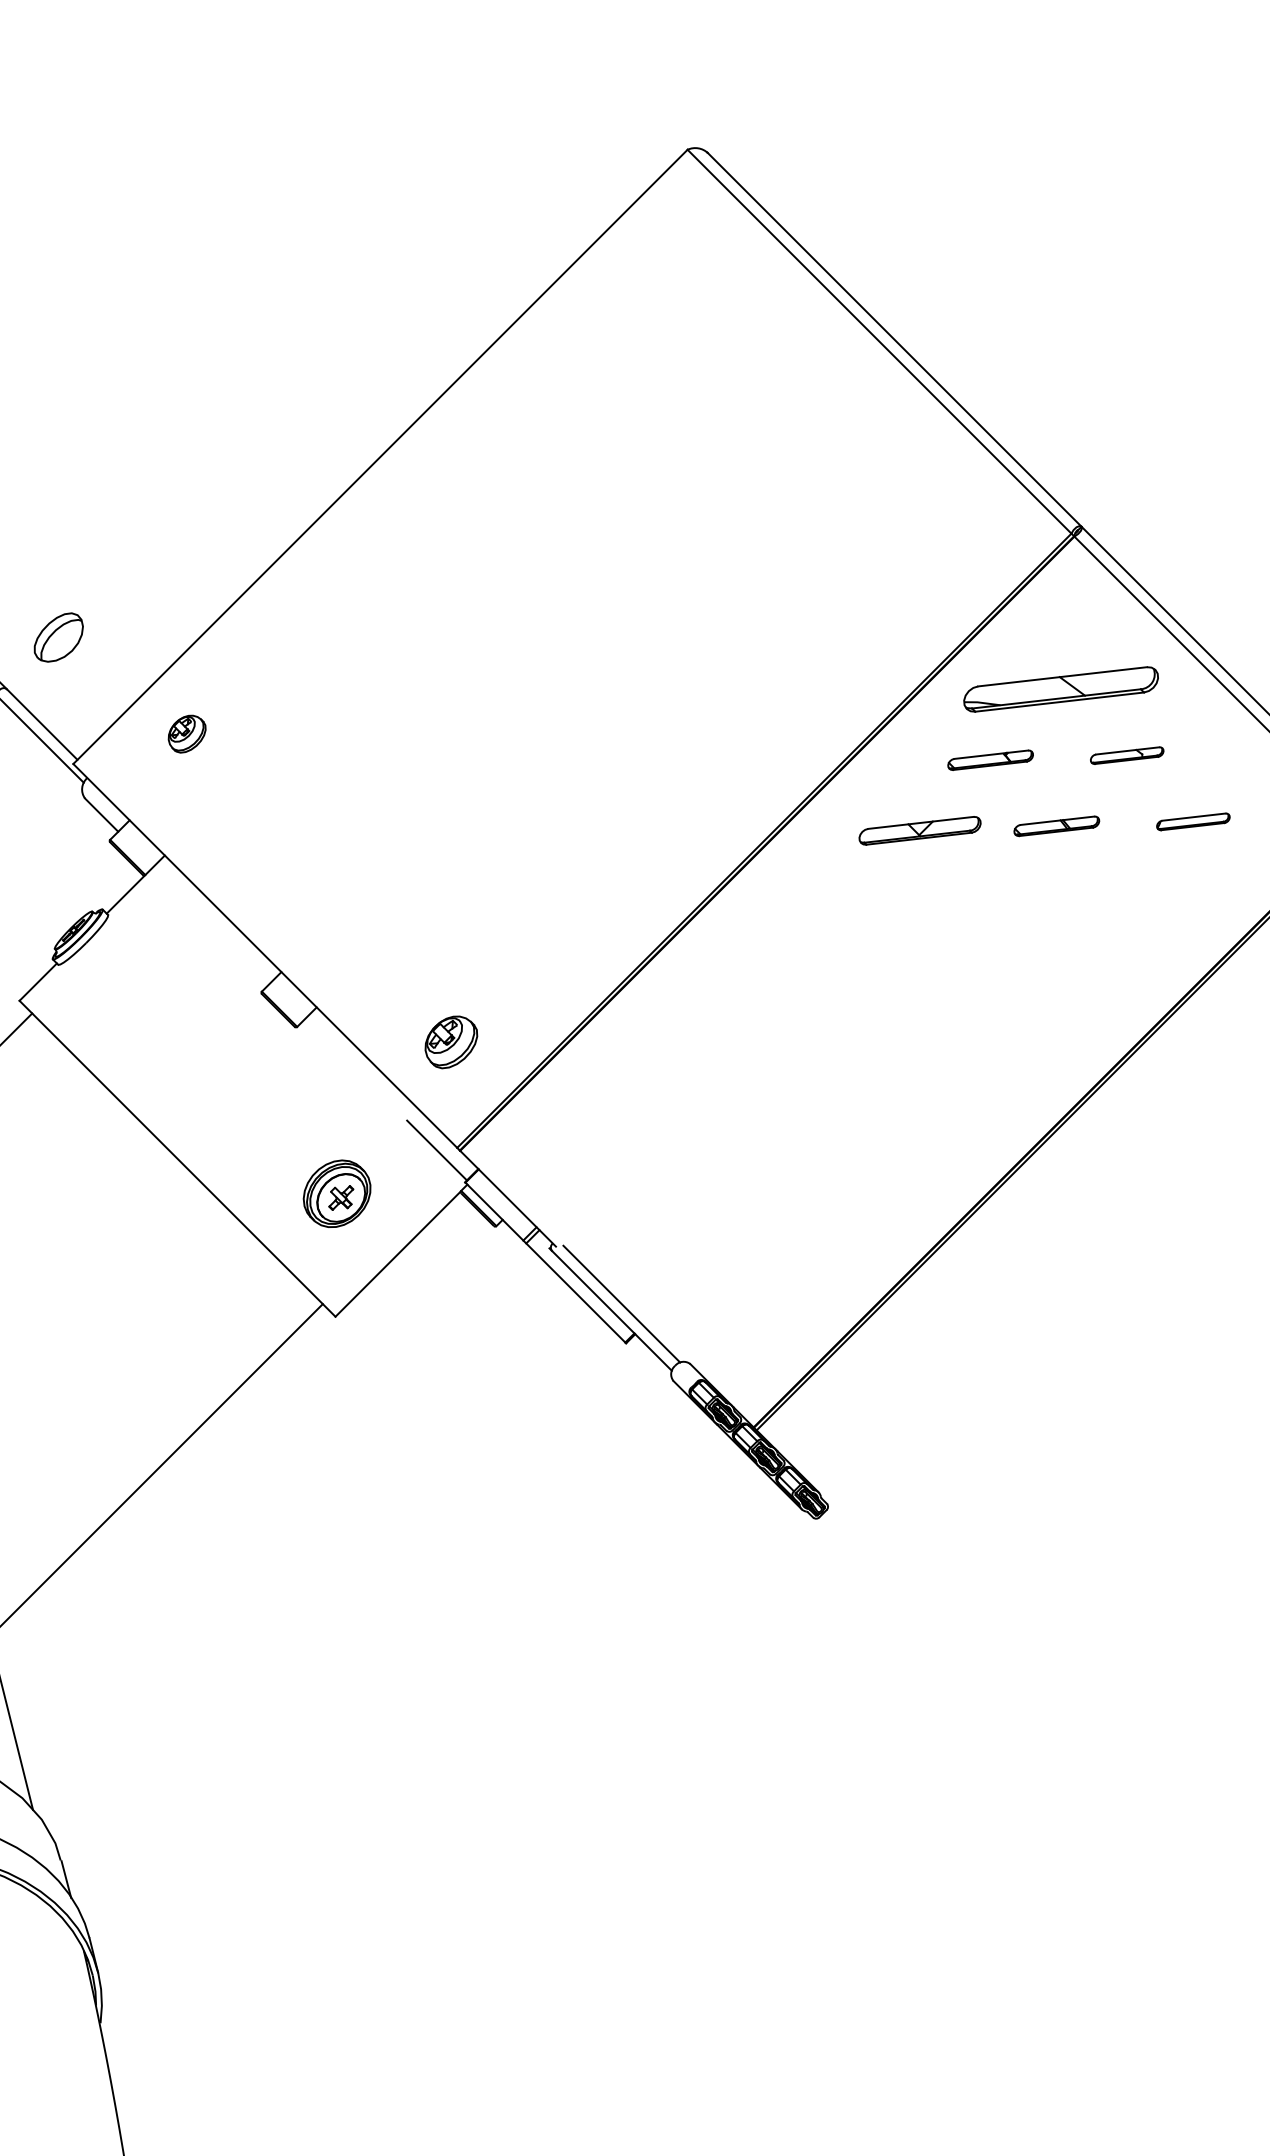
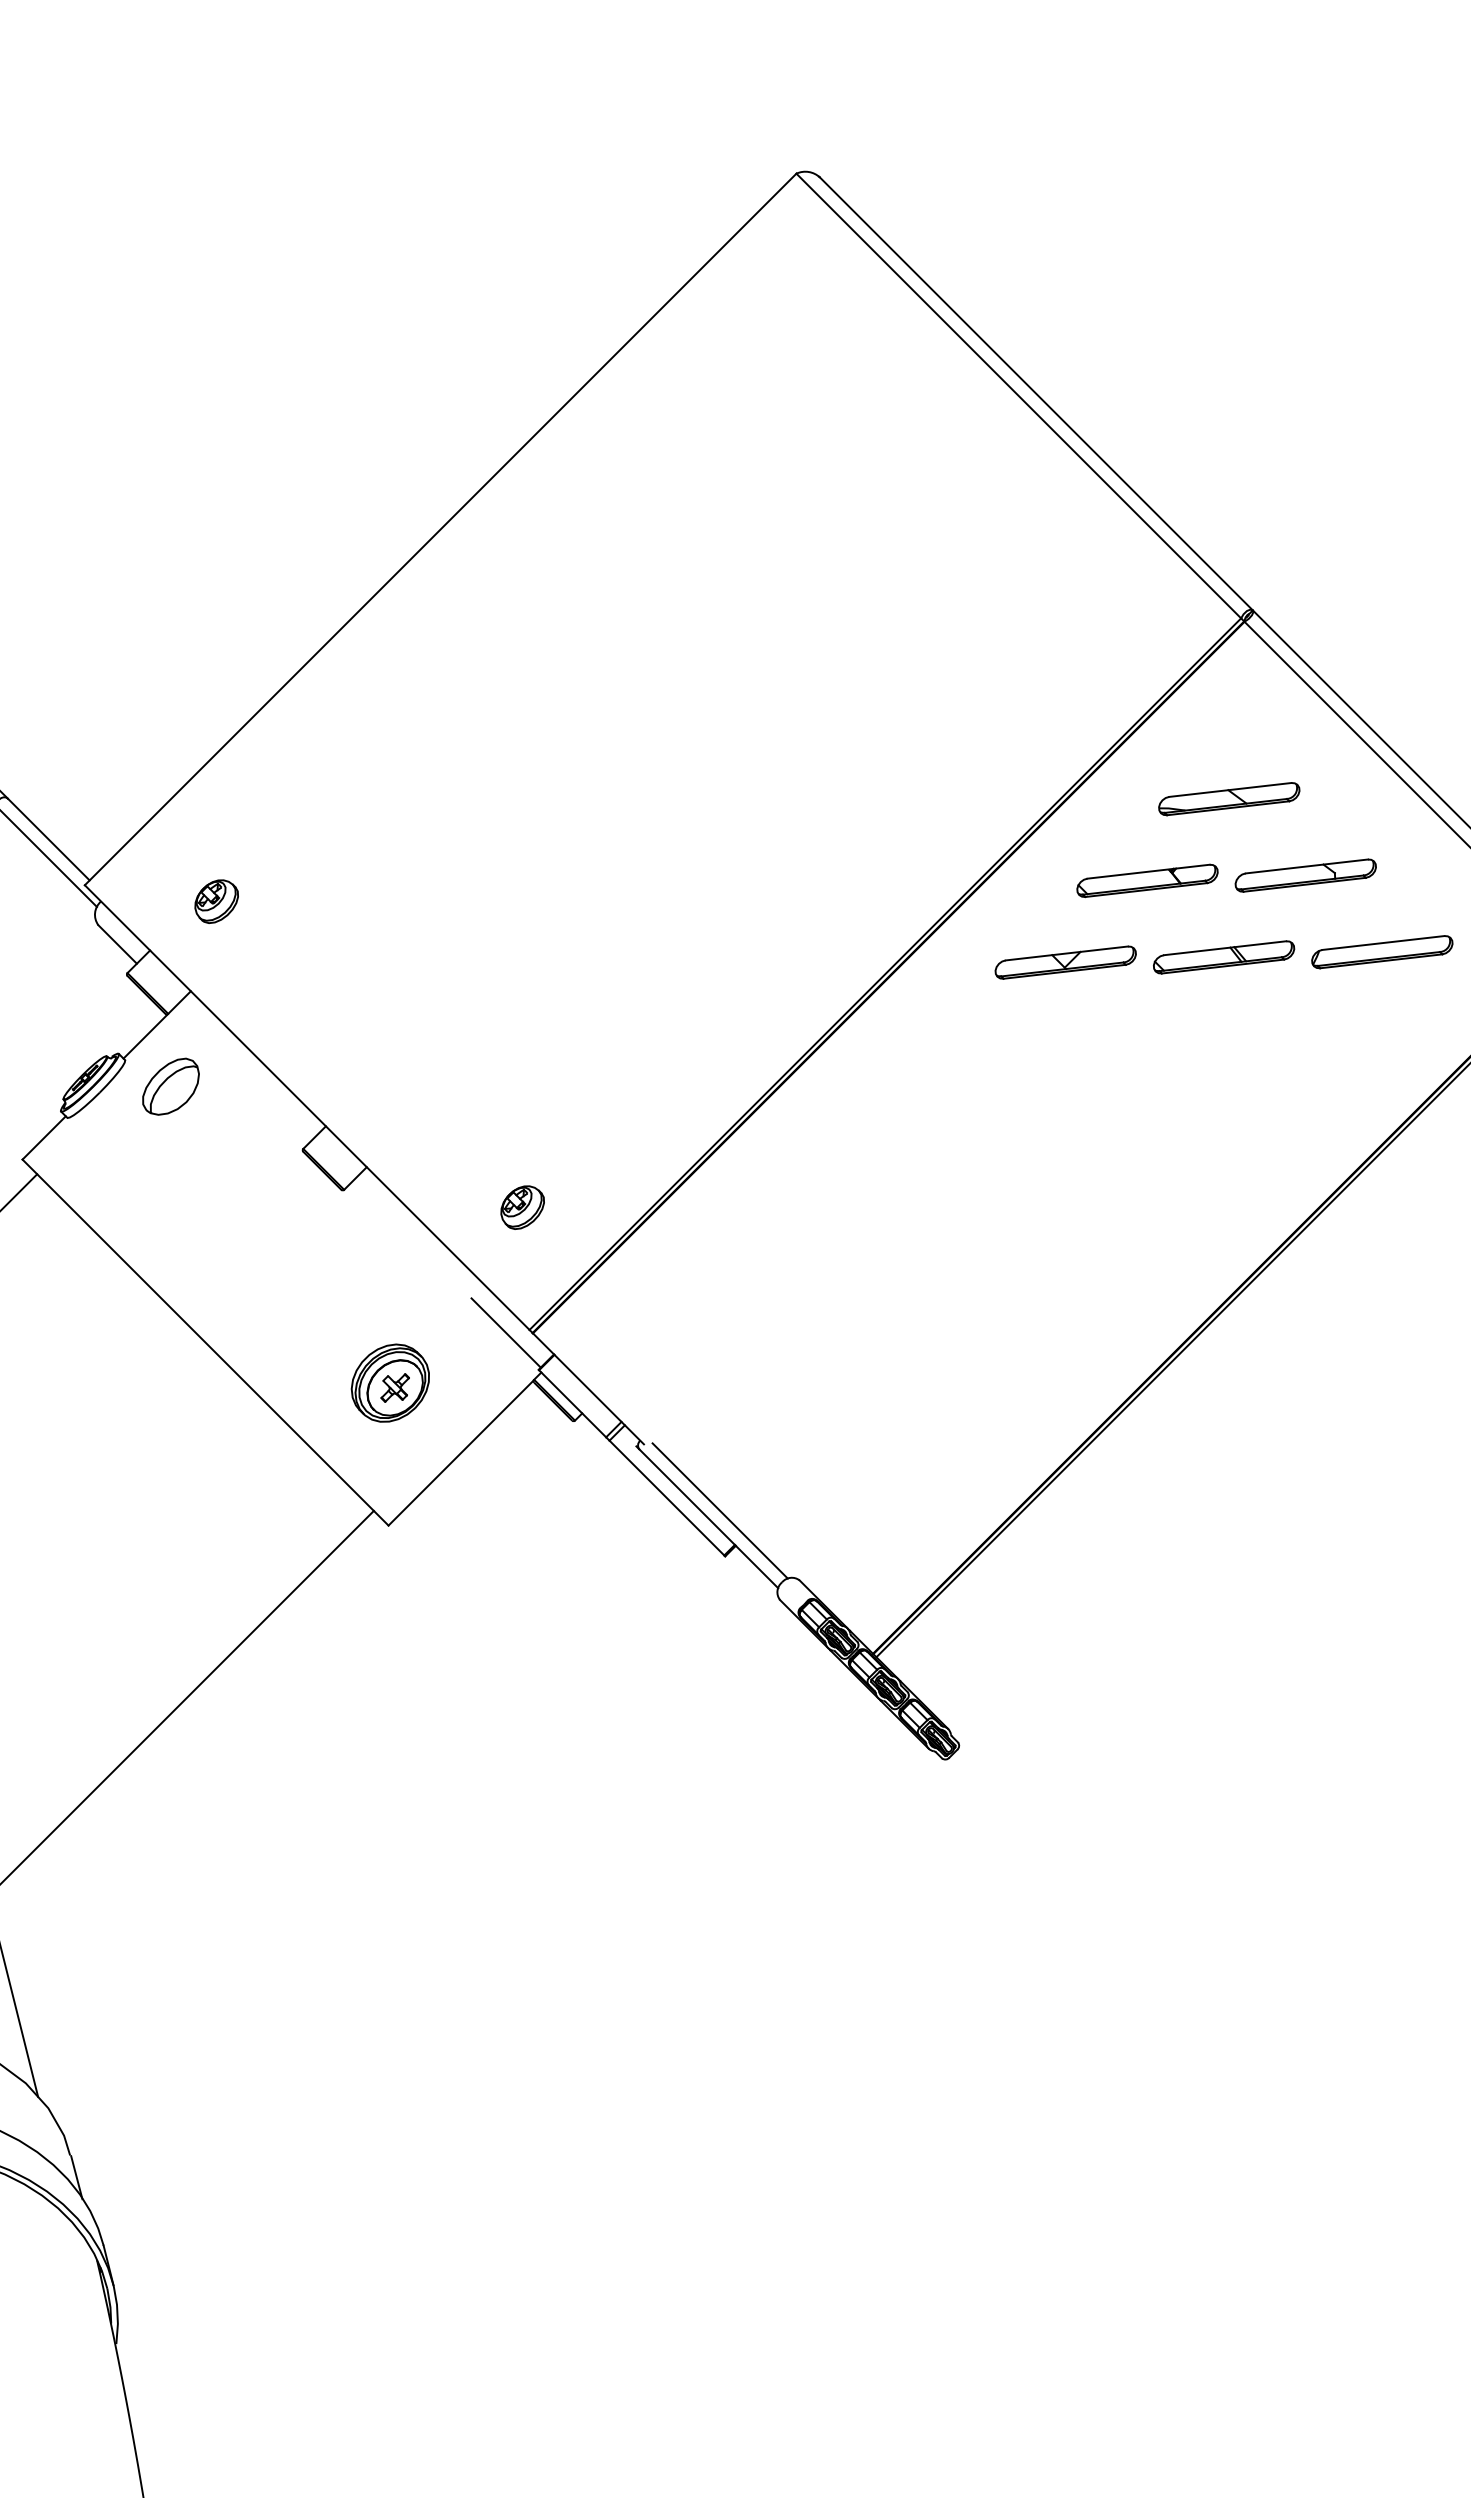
part: (58, 637) -> (170, 1086), moved
part: (1061, 689) -> (1229, 799), size x0.62
part: (186, 734) -> (216, 901), moved
part: (1127, 755) -> (1305, 875), size x1.67
part: (990, 759) -> (1147, 880), size x1.43
part: (1193, 822) -> (1382, 952), size x1.67
part: (1057, 826) -> (1224, 957), size x1.43
part: (451, 1042) -> (522, 1207), size x0.71

